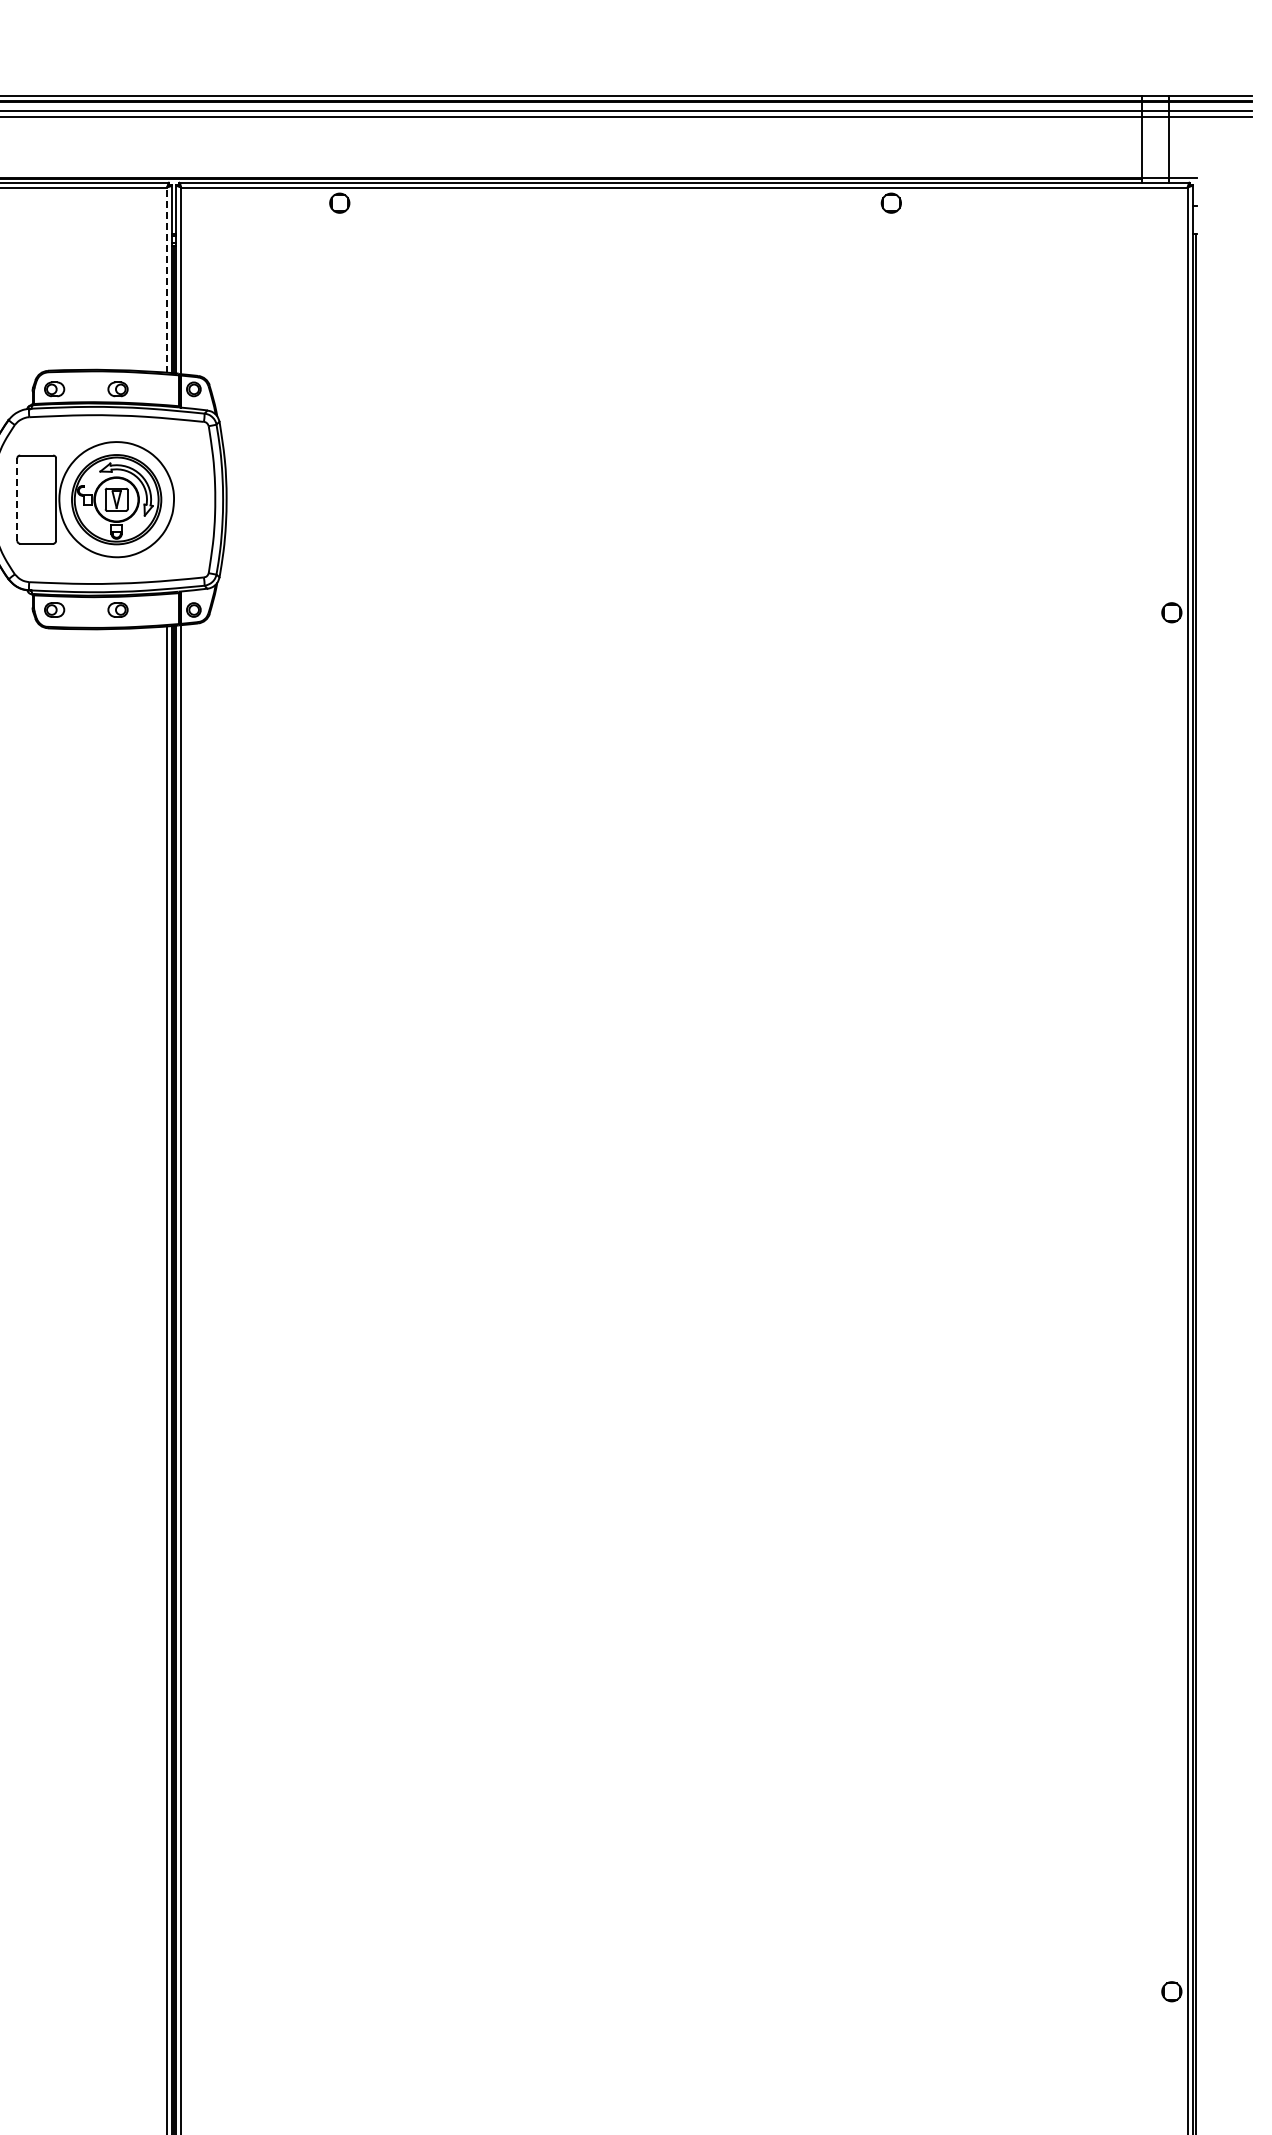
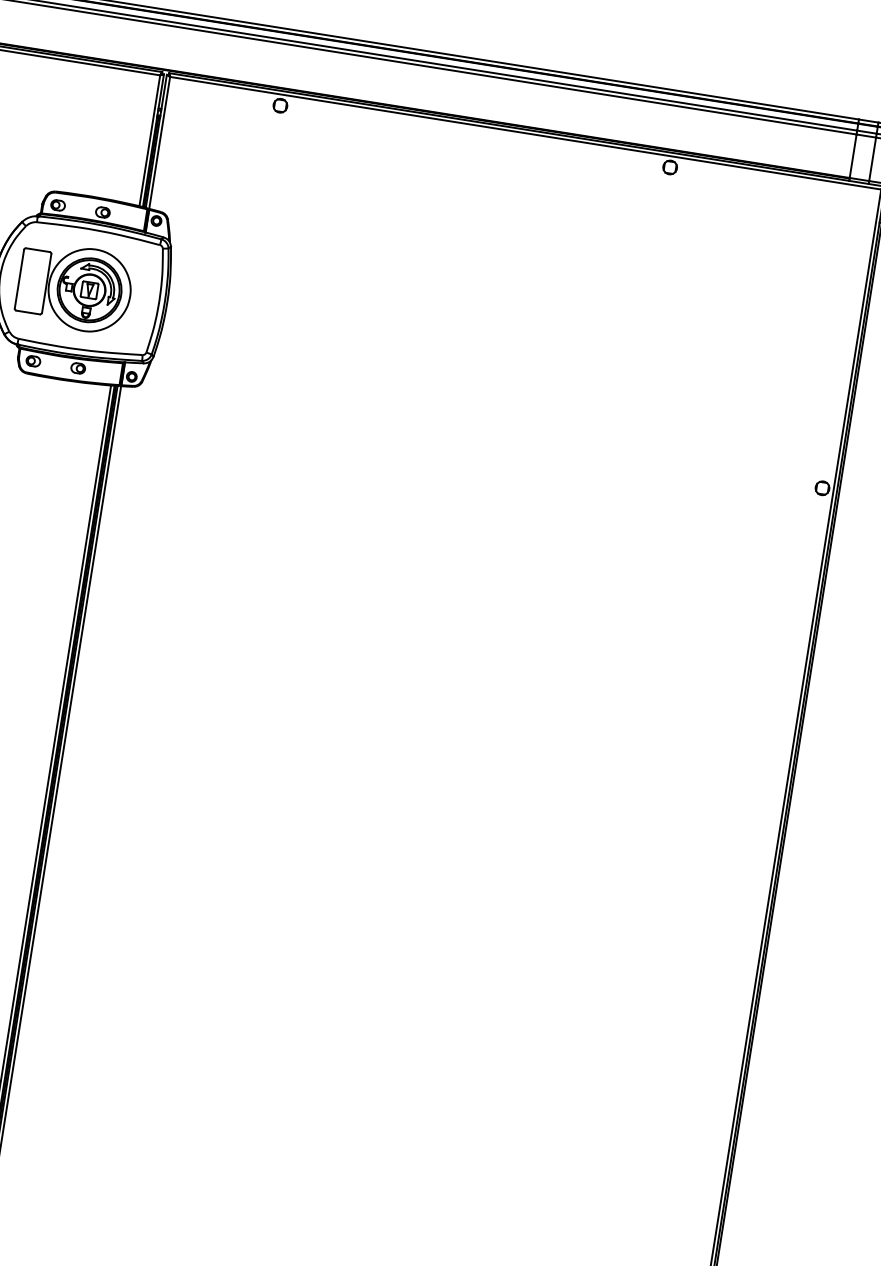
line: (167, 280) -> (150, 141), dashed -> solid
line: (17, 499) -> (19, 279), dashed -> solid

